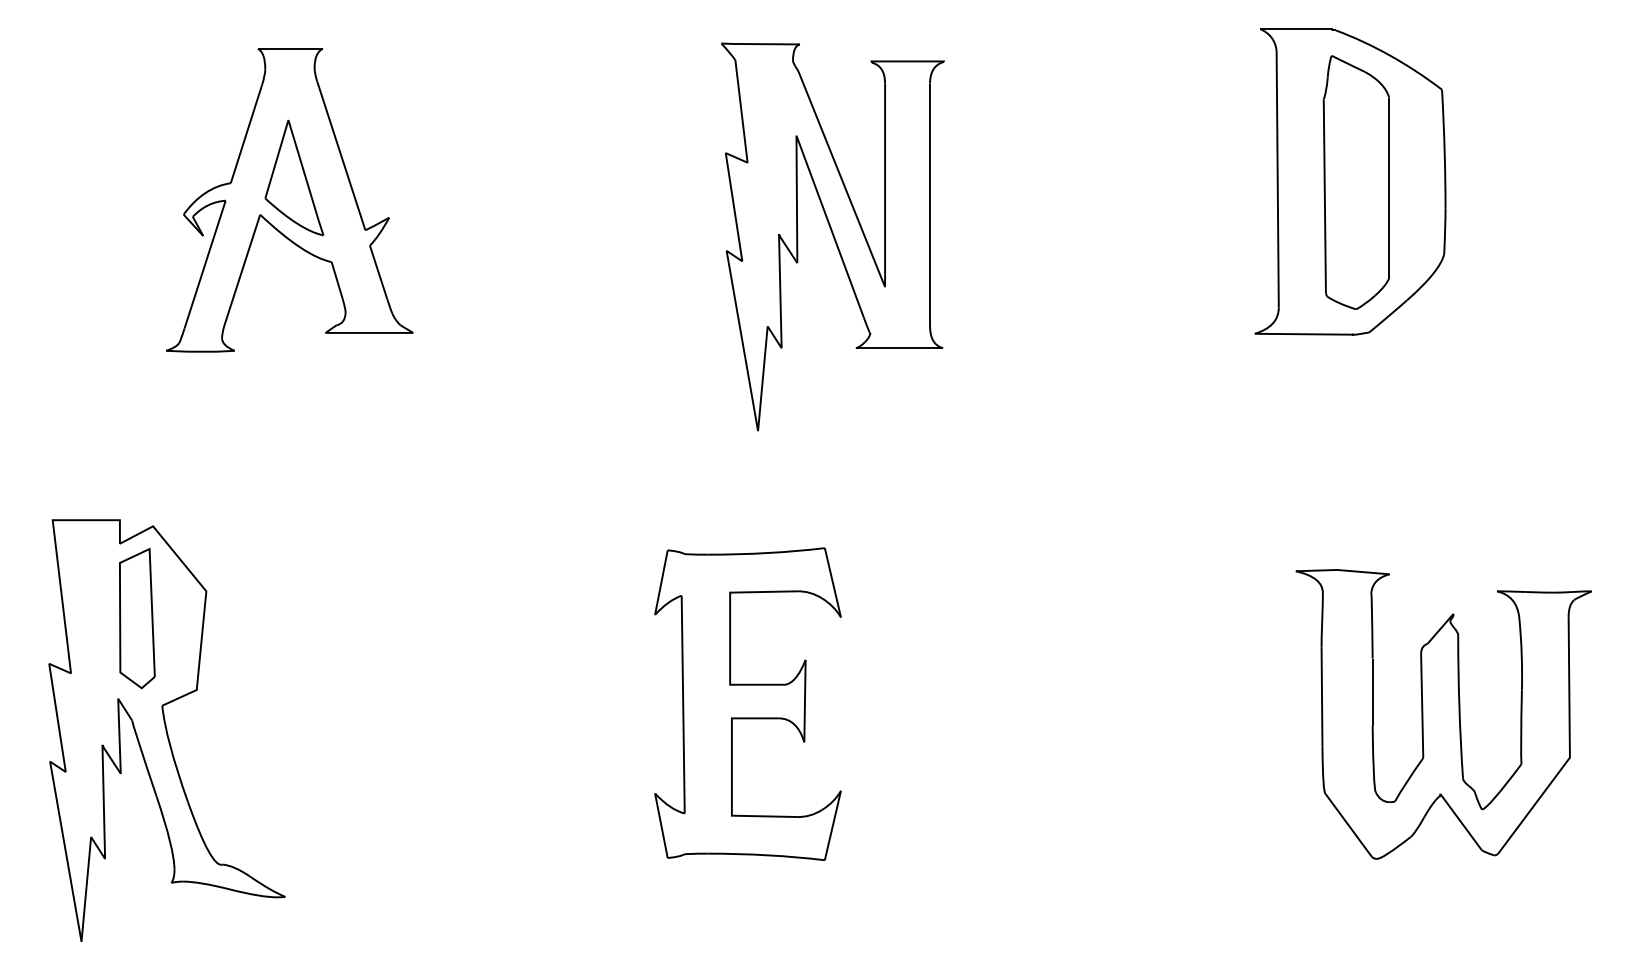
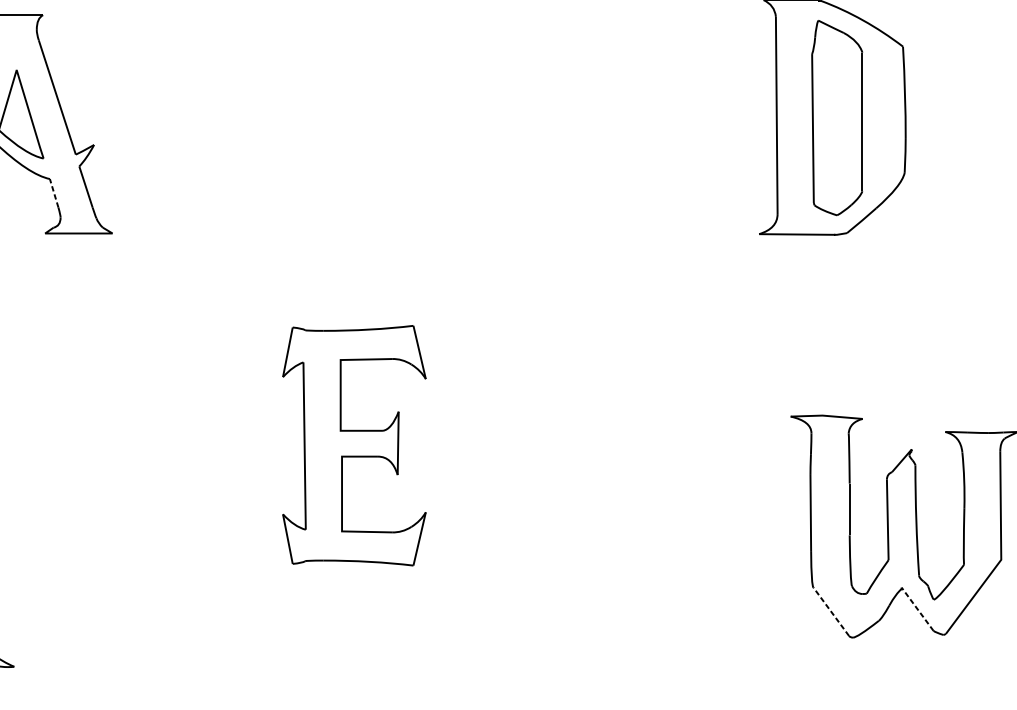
part: (832, 236) -> (434, 159), removed
line: (337, 280) -> (54, 193), solid -> dashed
part: (747, 703) -> (354, 445), moved
line: (1461, 822) -> (917, 609), solid -> dashed
line: (1348, 824) -> (831, 611), solid -> dashed

